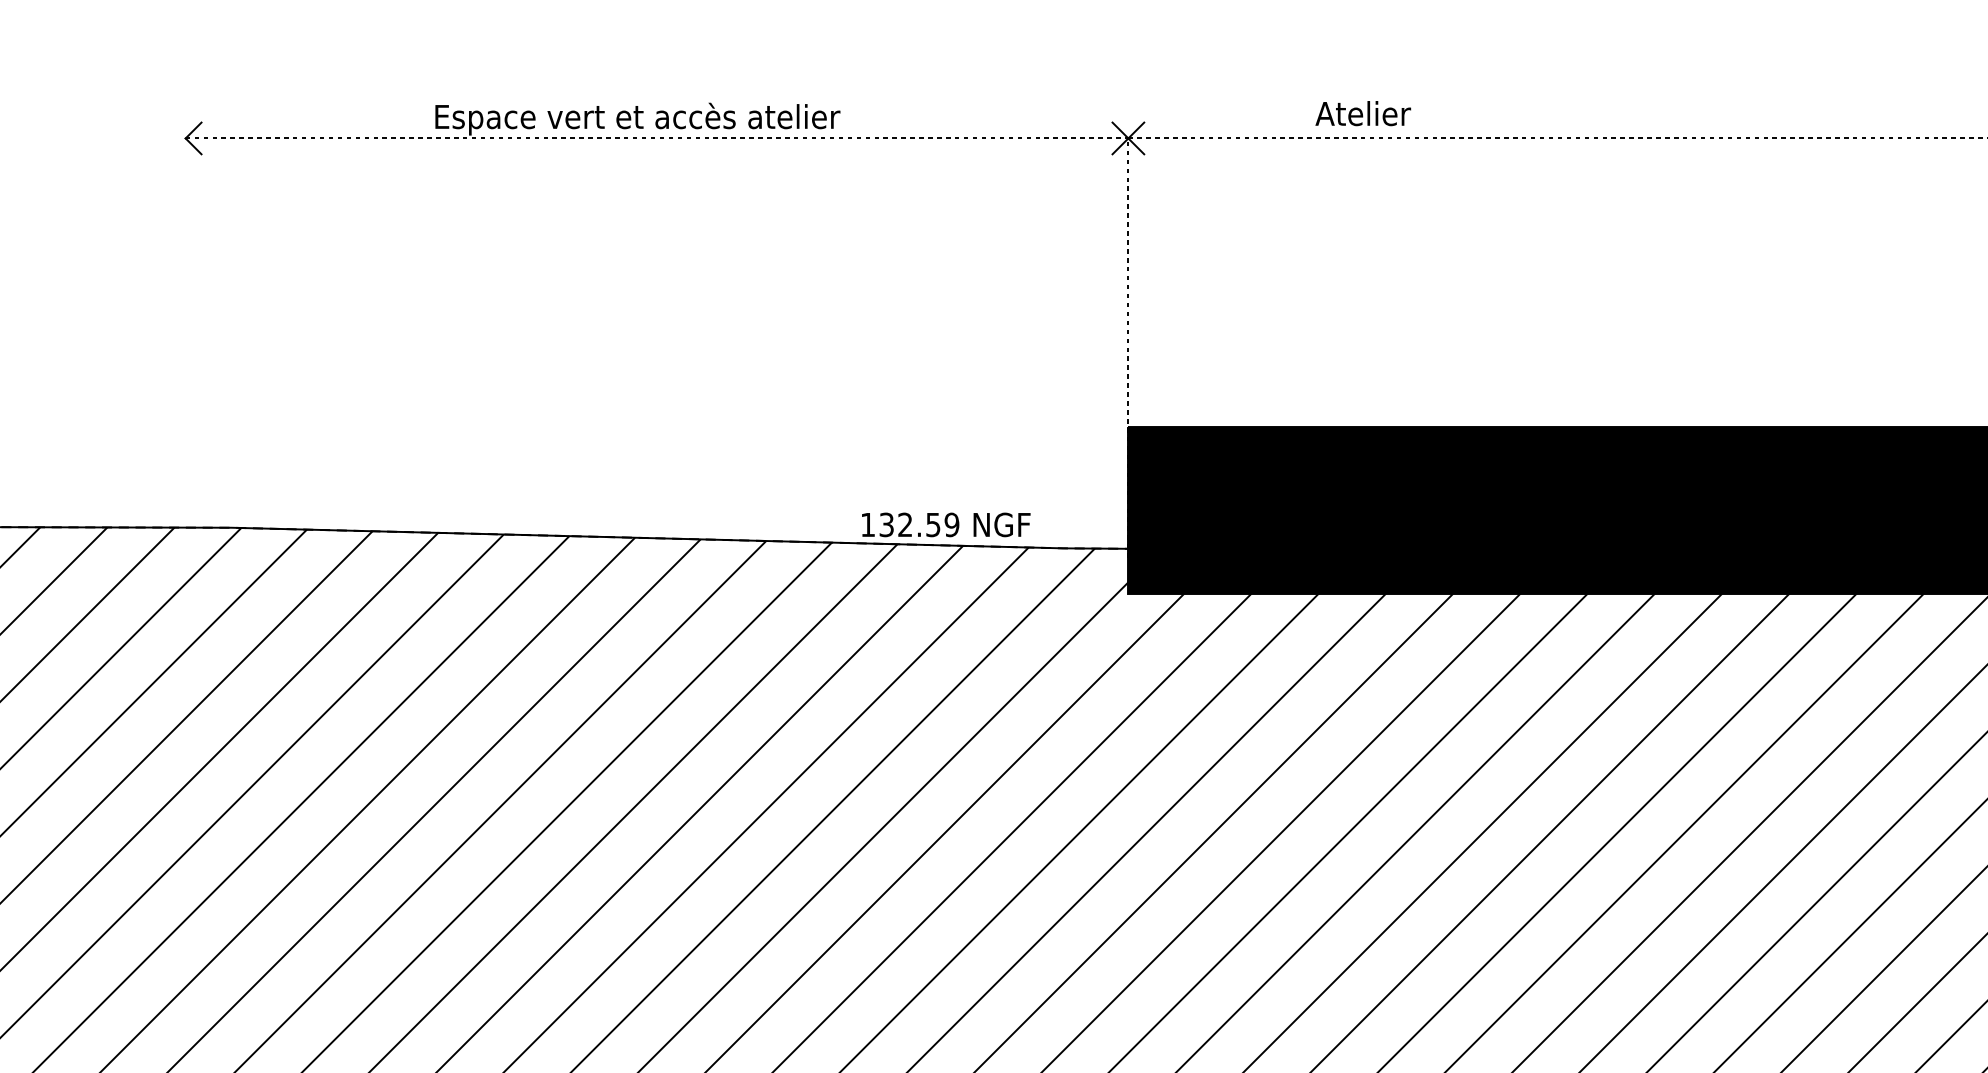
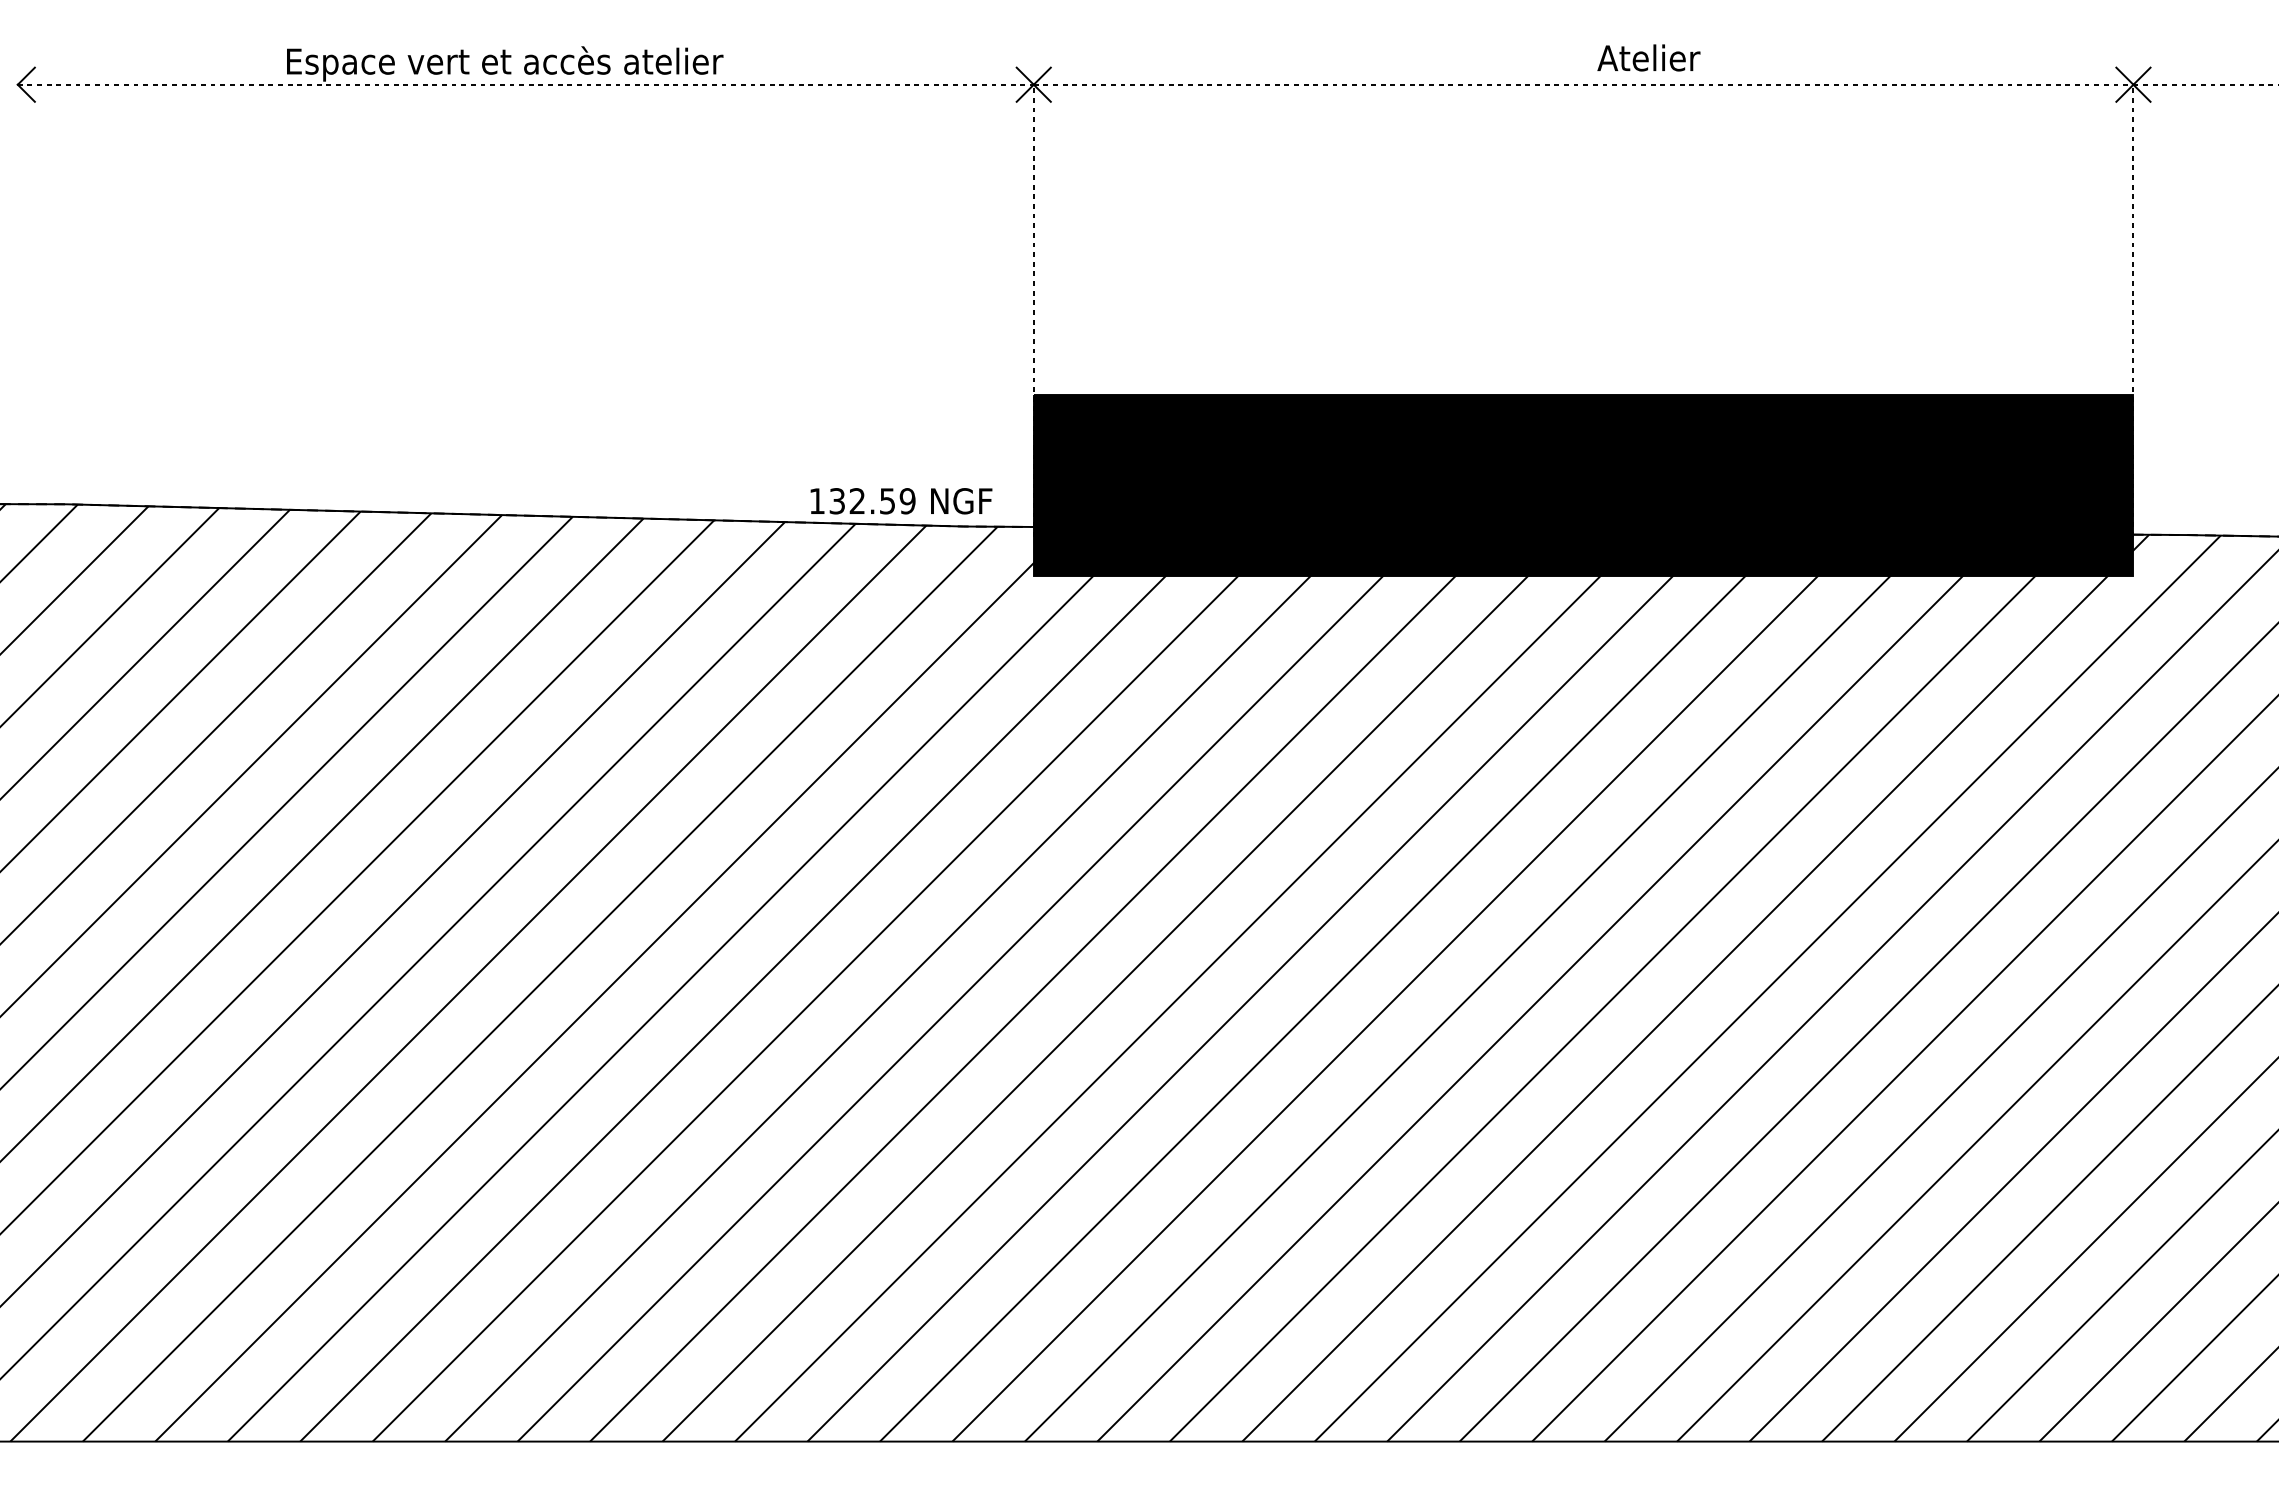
text: (1362, 113) -> (1648, 57), moved
text: (946, 525) -> (901, 501), moved

